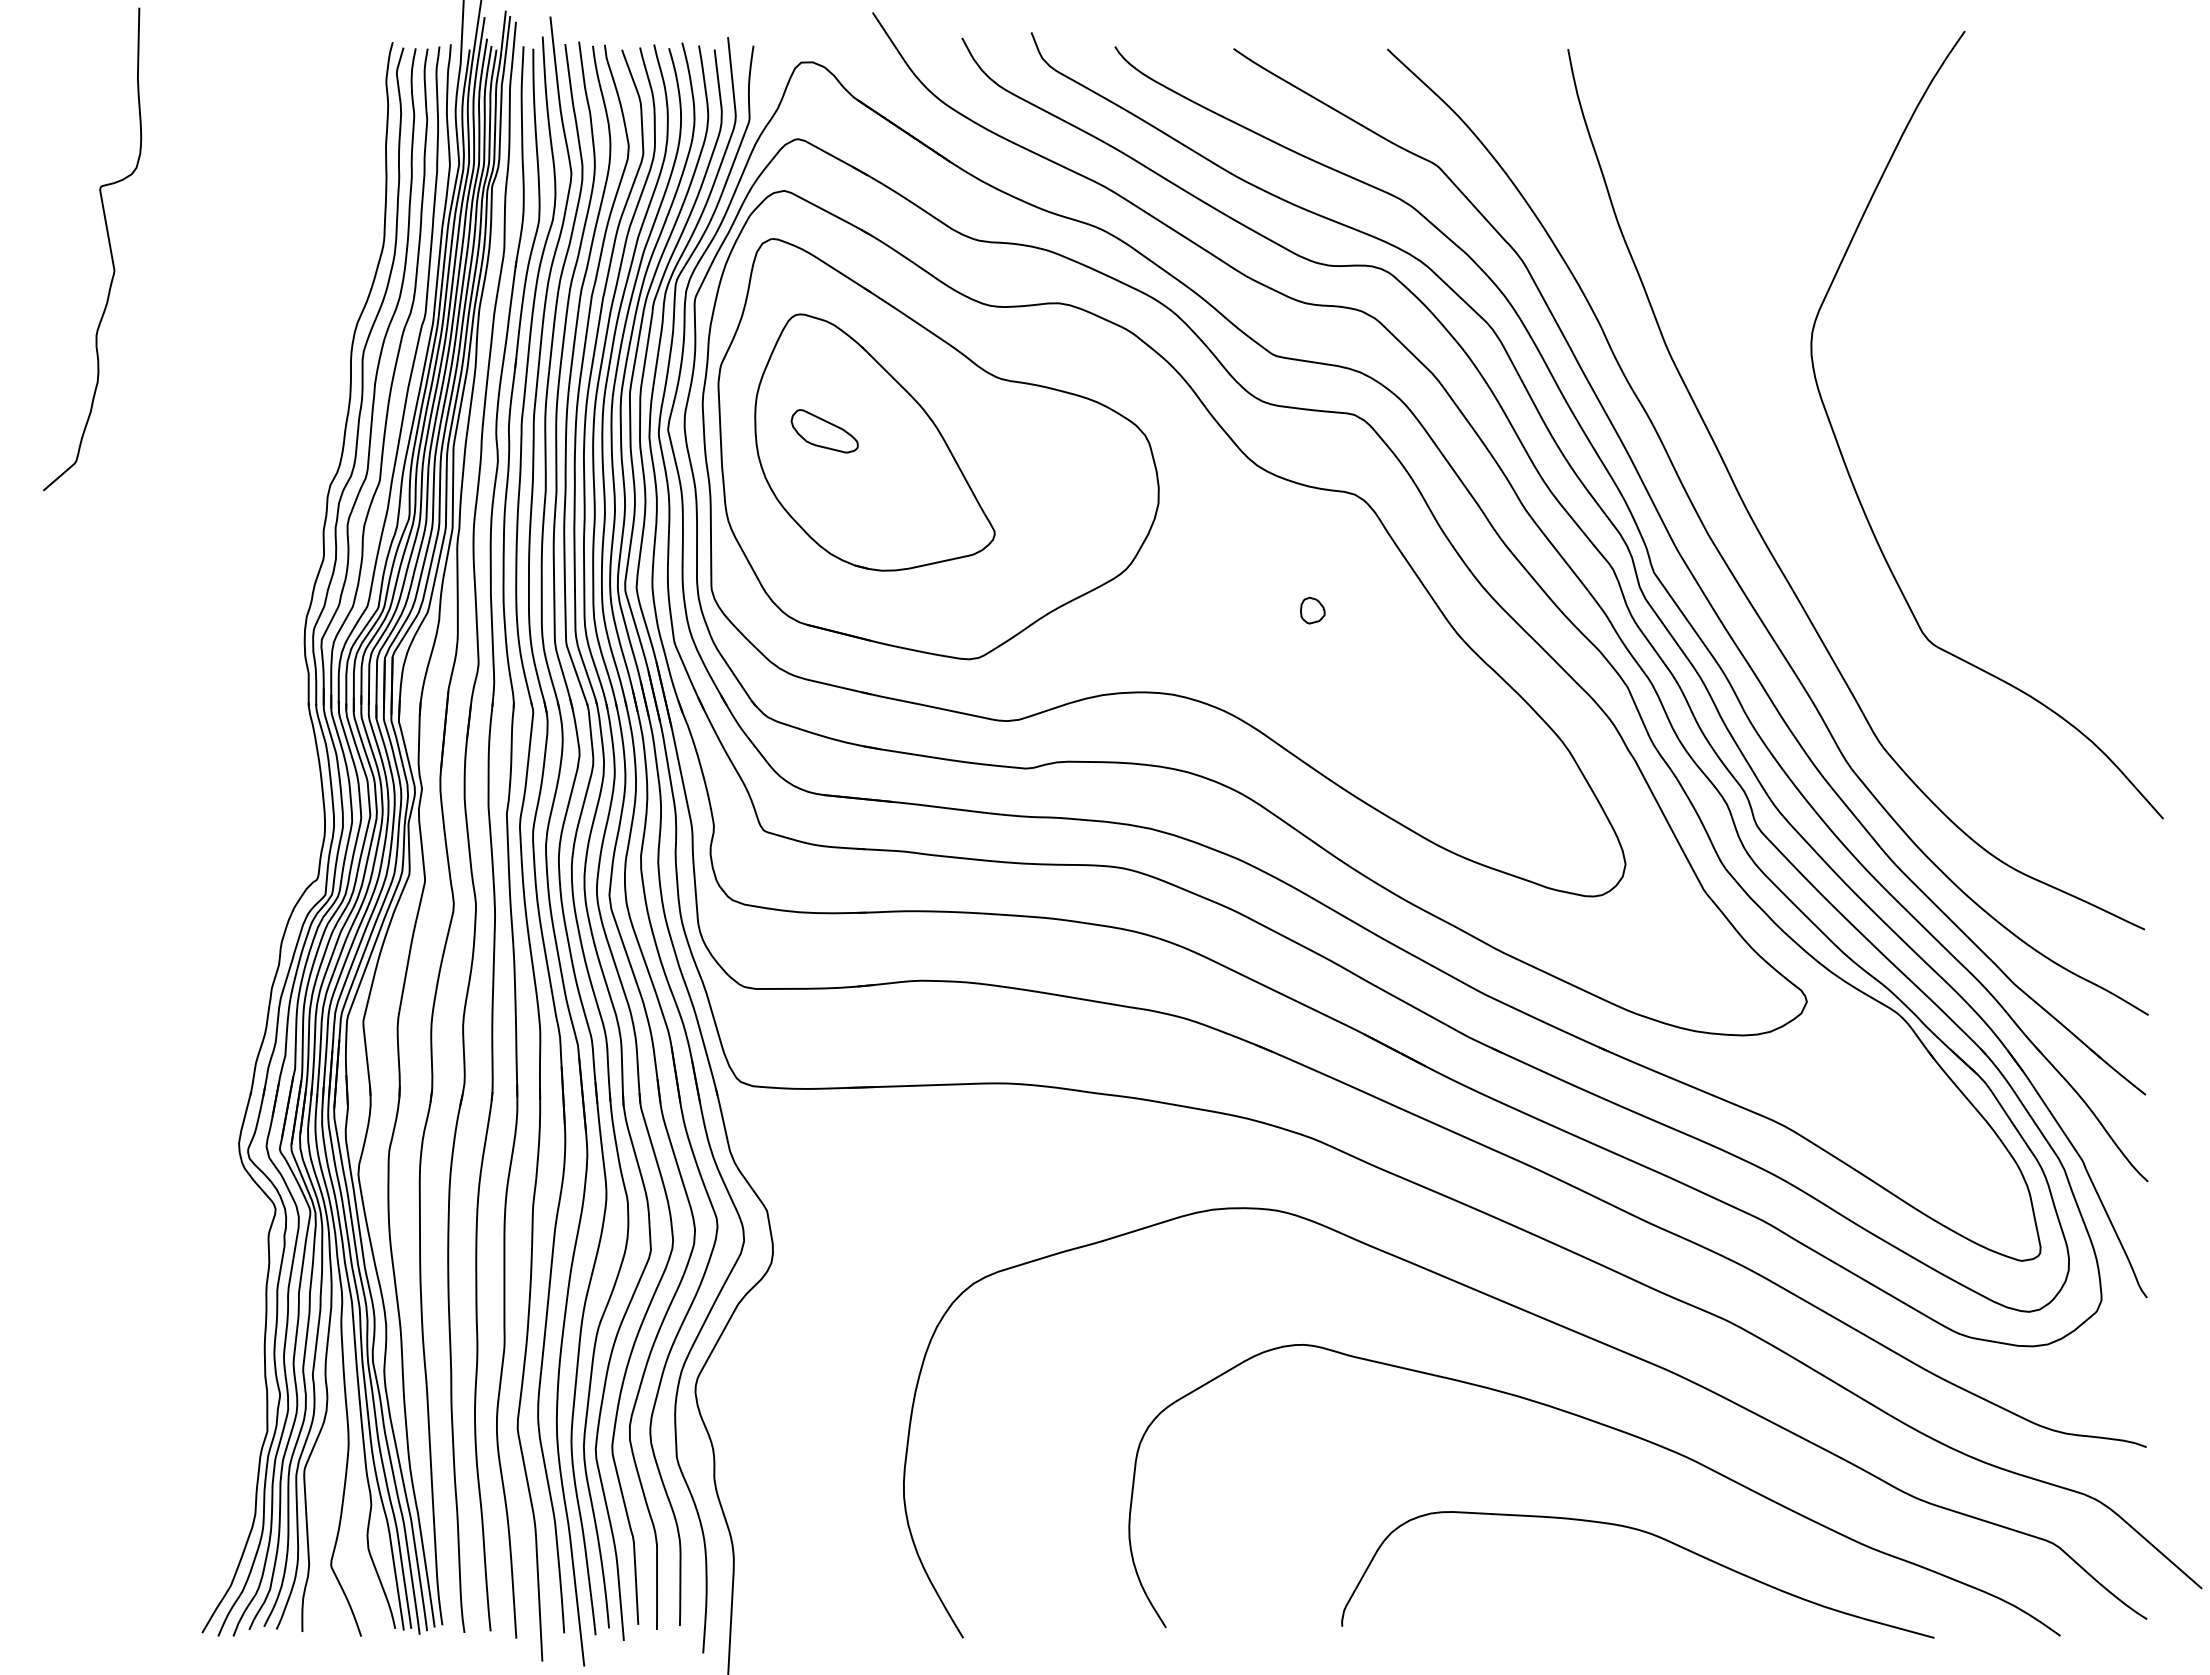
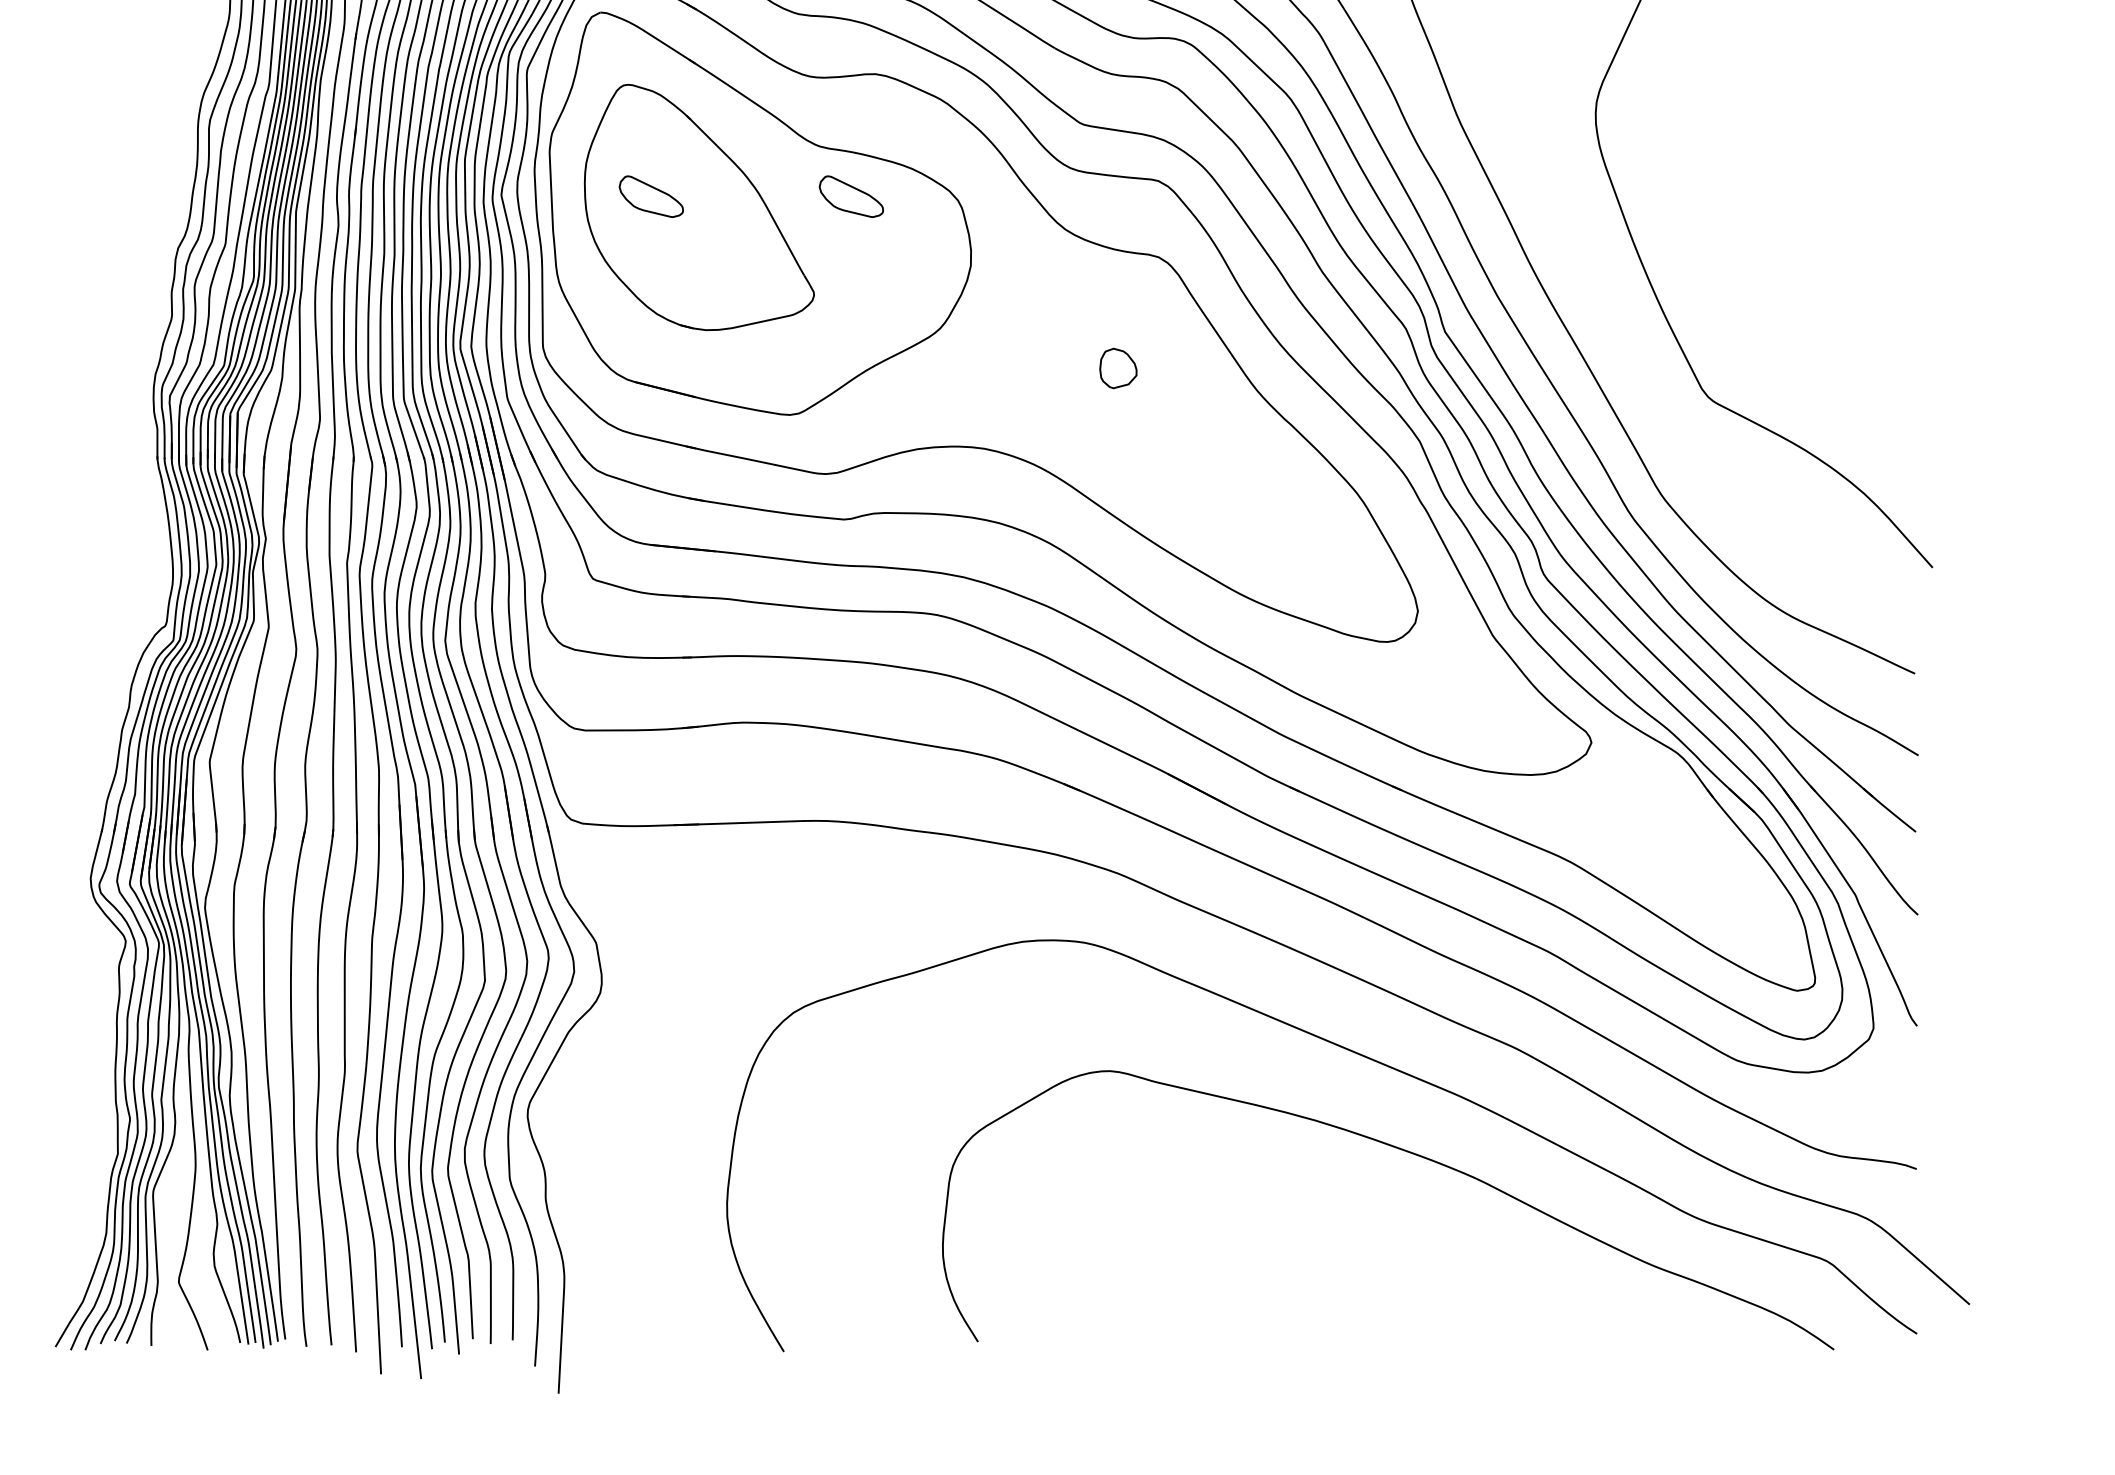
part: (1033, 431) -> (851, 196), added
part: (1312, 610) -> (1118, 368), size x1.6
curve: (1654, 1536) -> (1445, 1254), removed

